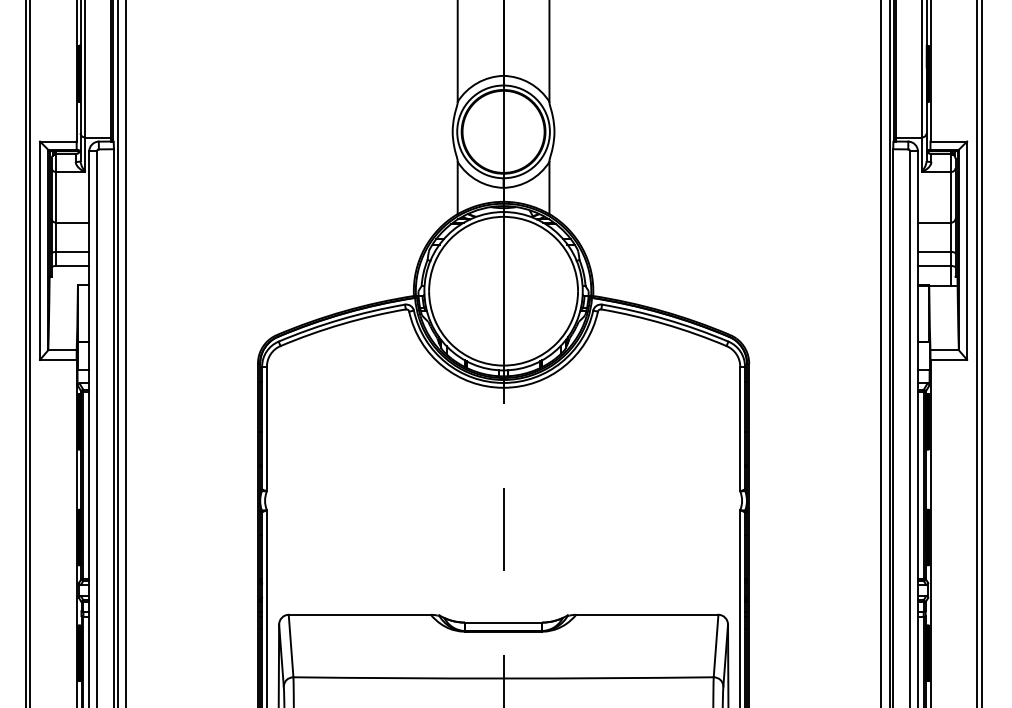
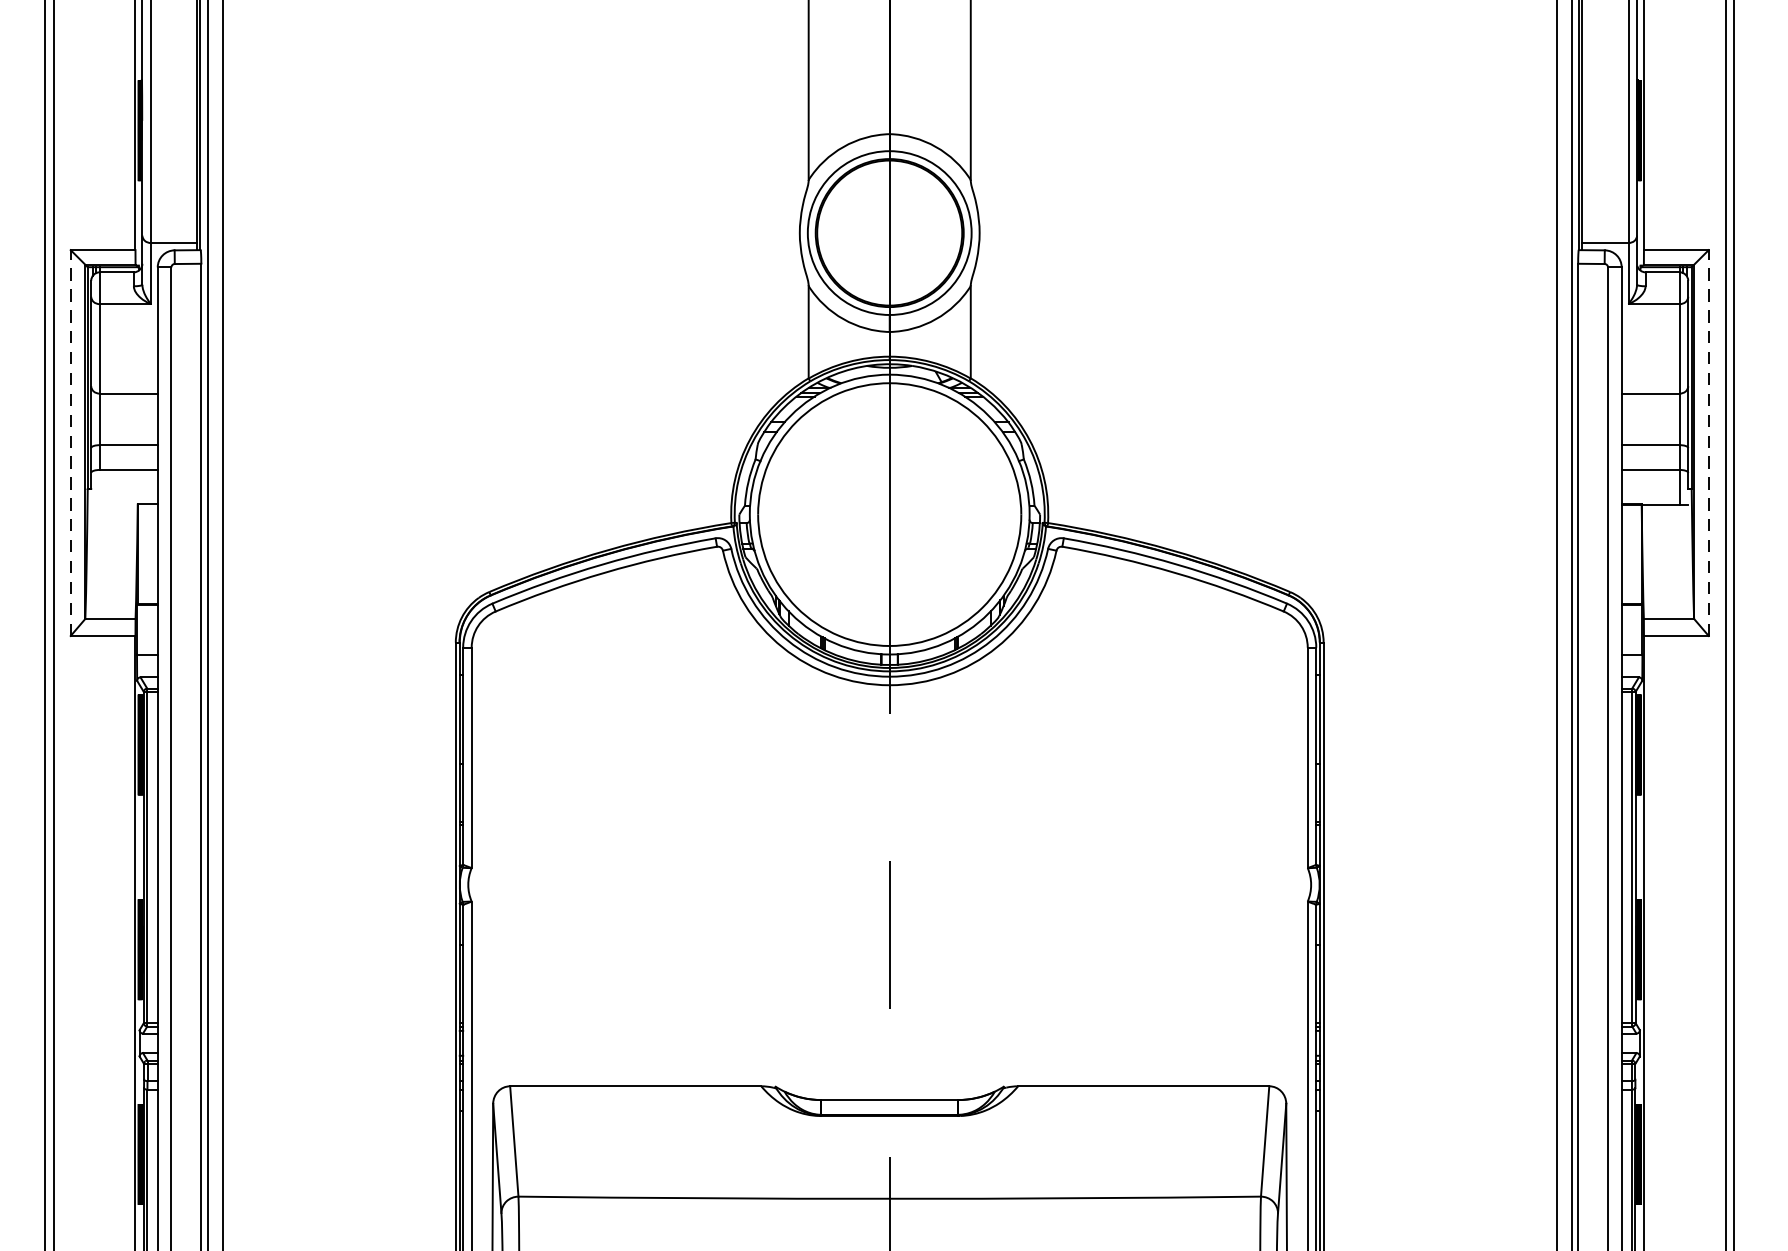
line: (40, 250) -> (71, 442), solid -> dashed
line: (967, 250) -> (1709, 442), solid -> dashed

